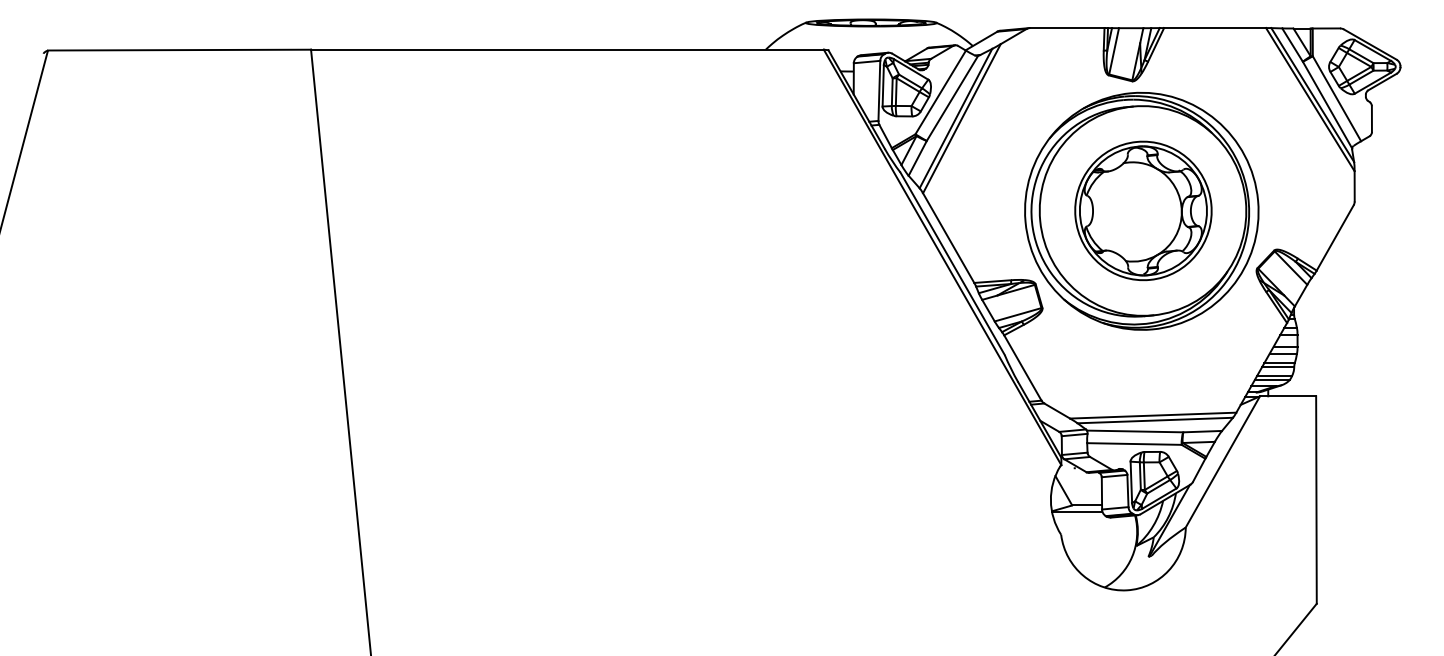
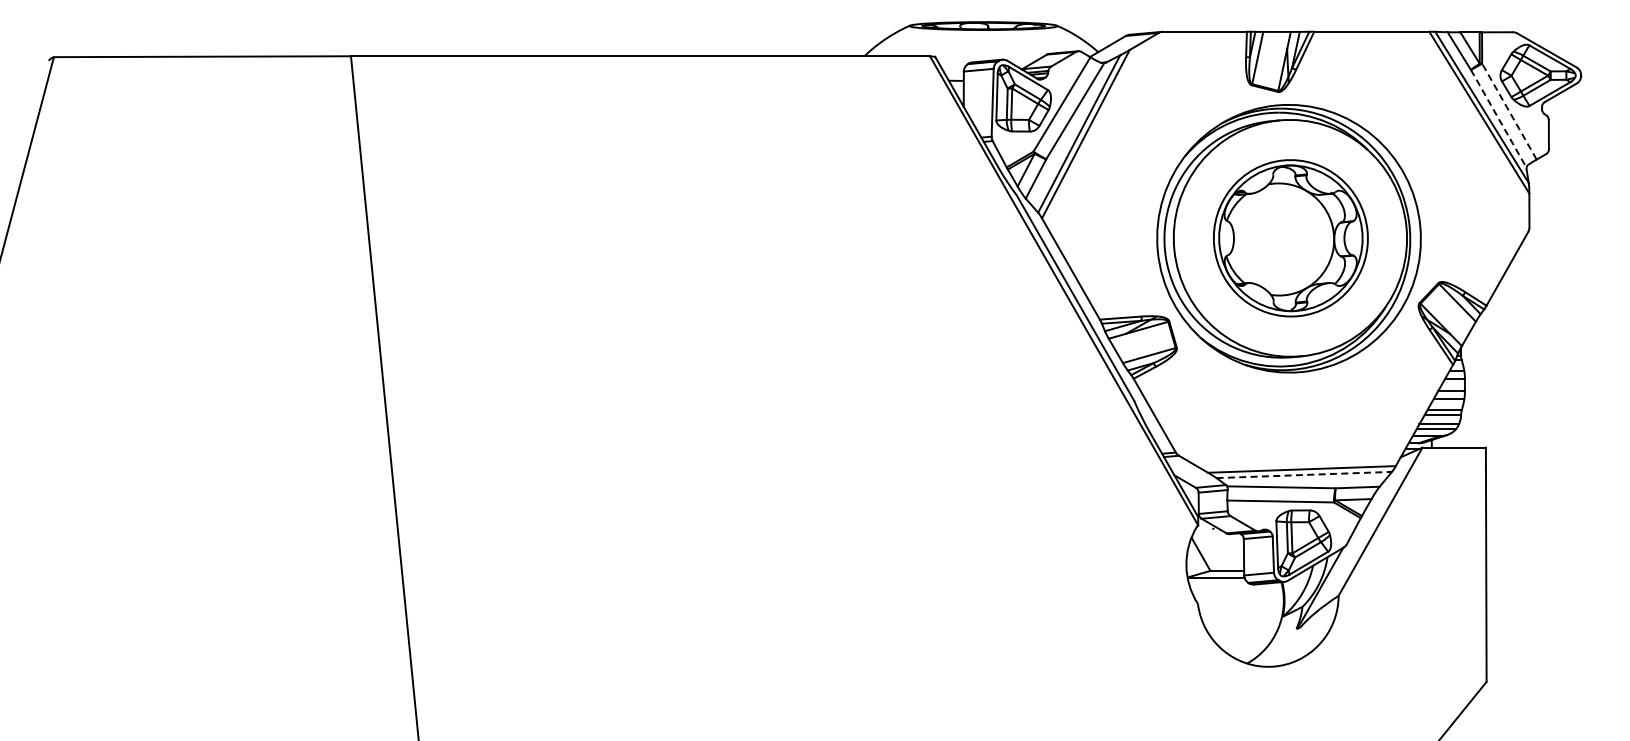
line: (1337, 98) -> (1509, 111), solid -> dashed
line: (1328, 105) -> (1499, 119), solid -> dashed
line: (1155, 420) -> (1304, 475), solid -> dashed

